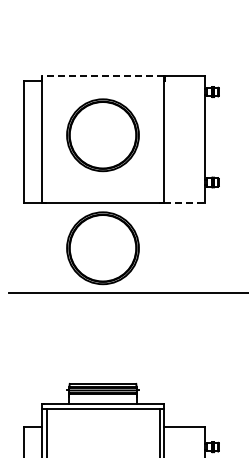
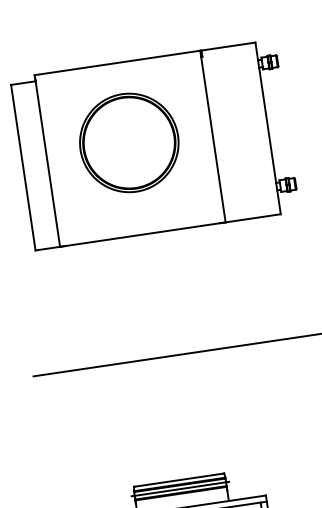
line: (102, 76) -> (116, 63), dashed -> solid
line: (184, 202) -> (253, 217), dashed -> solid
part: (102, 248) -> (151, 296), removed

